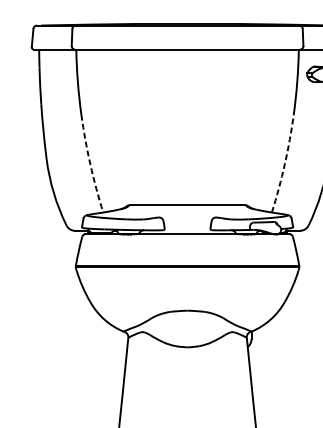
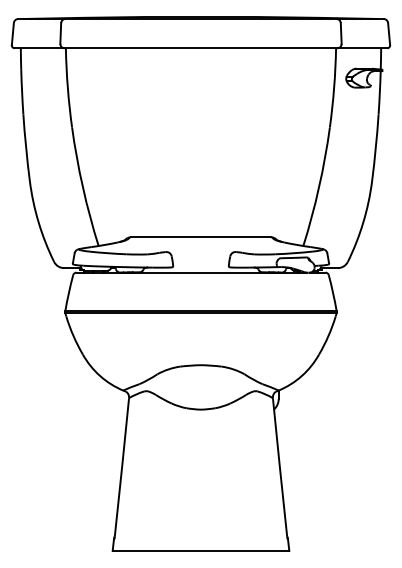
arc: (89, 164) -> (82, 187), dashed -> solid
arc: (285, 164) -> (319, 187), dashed -> solid

